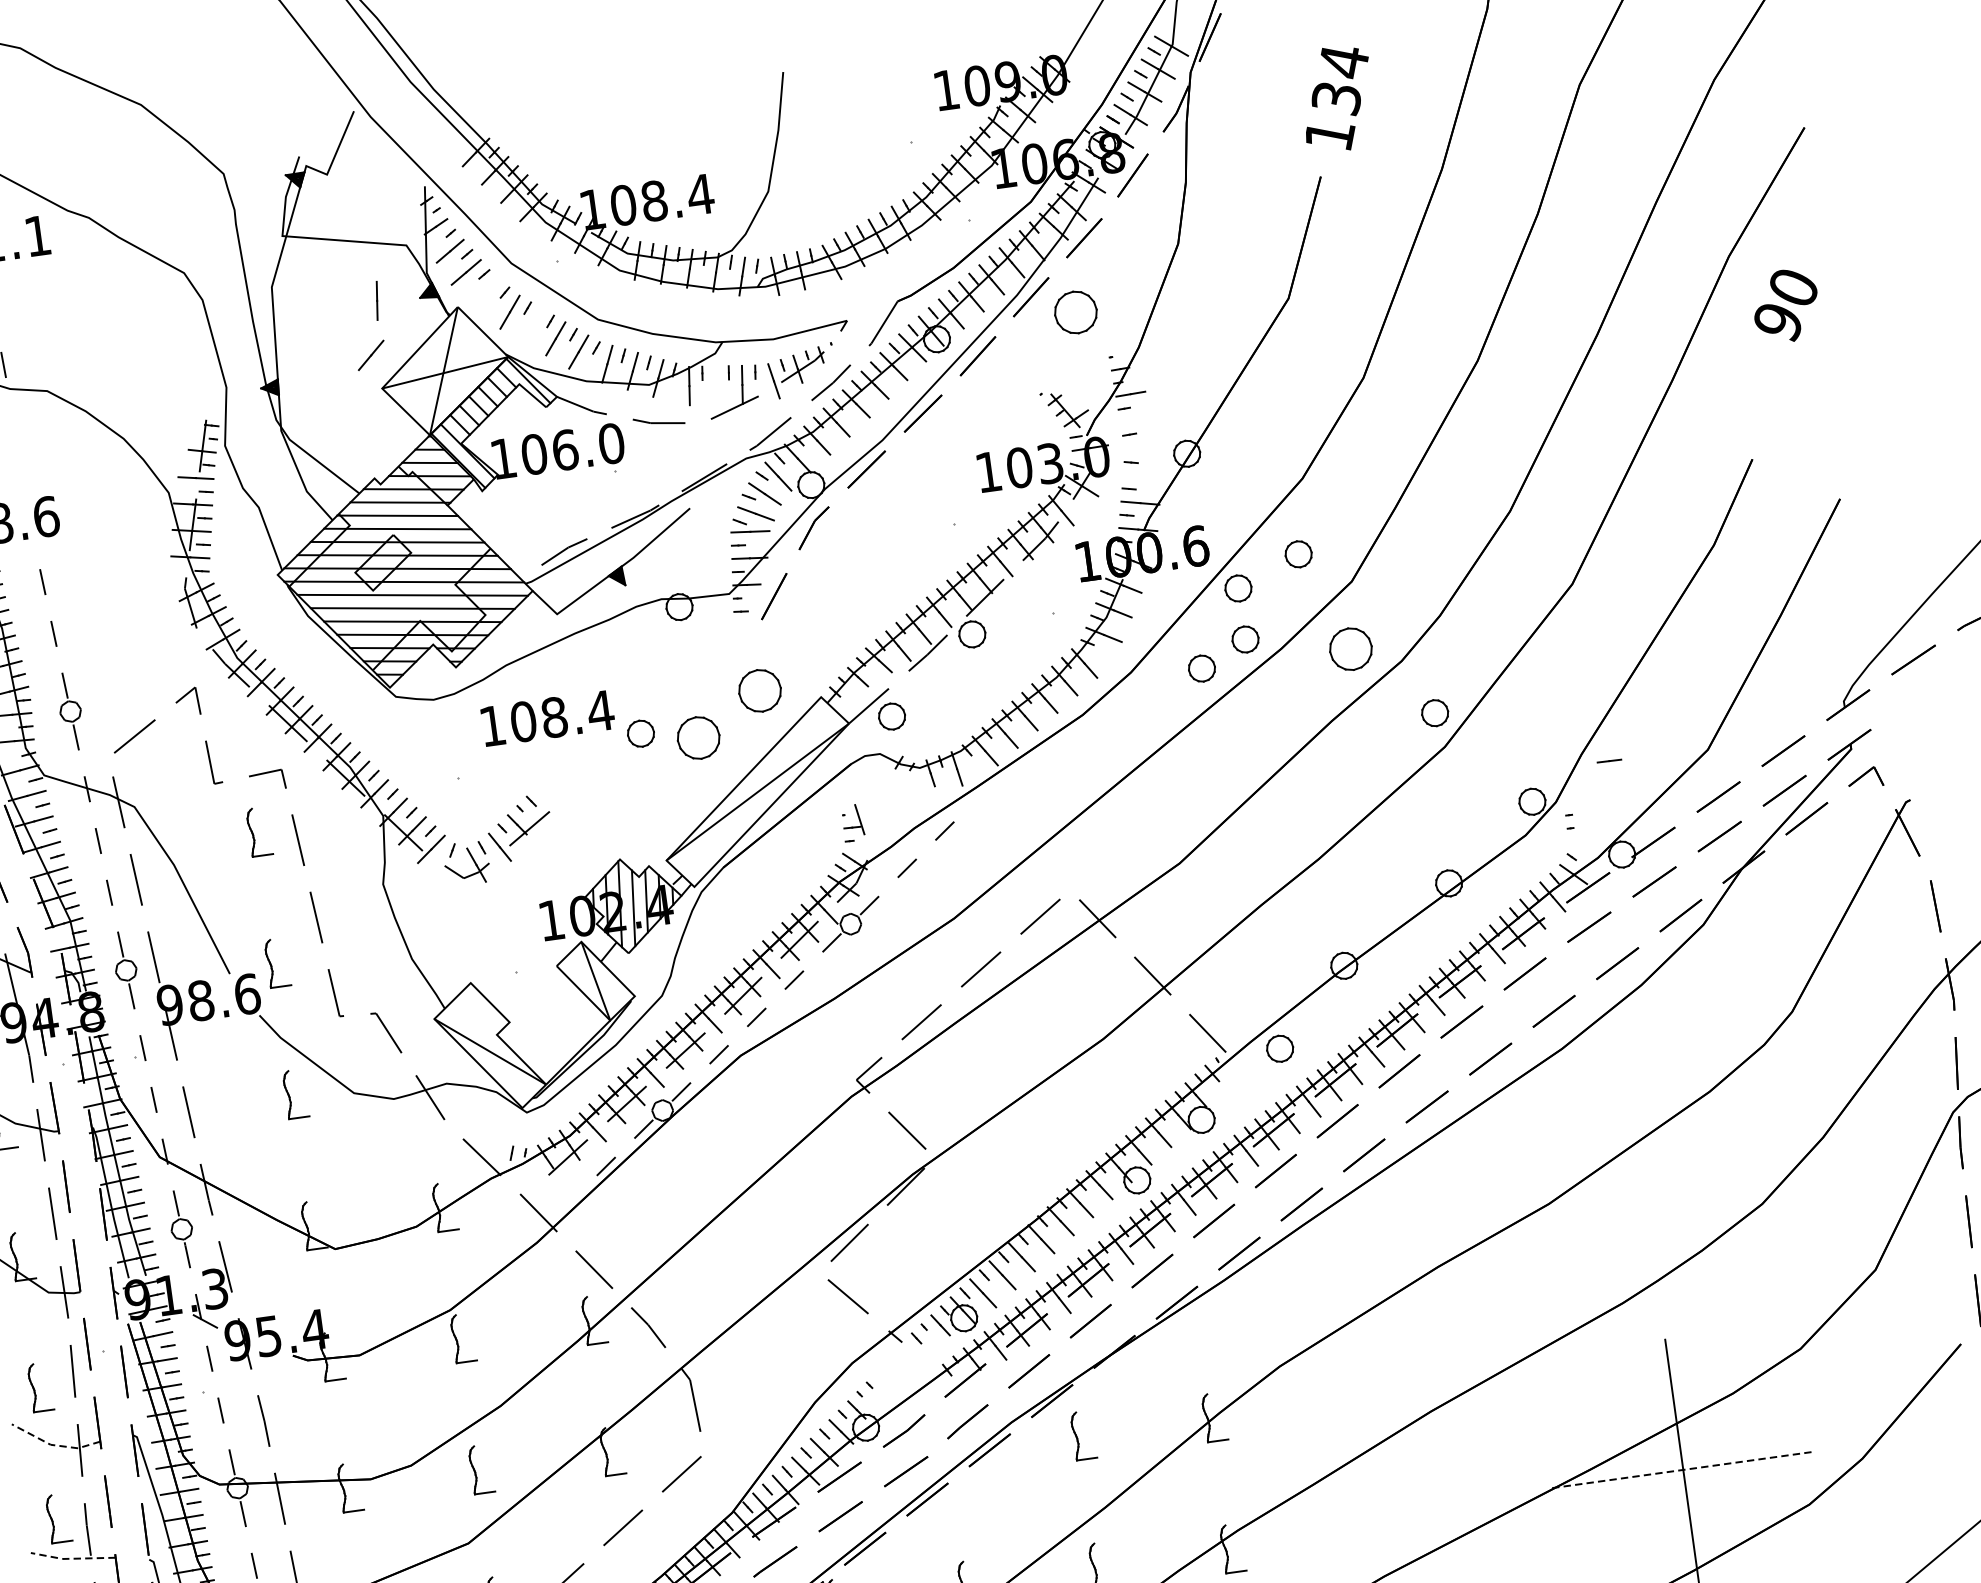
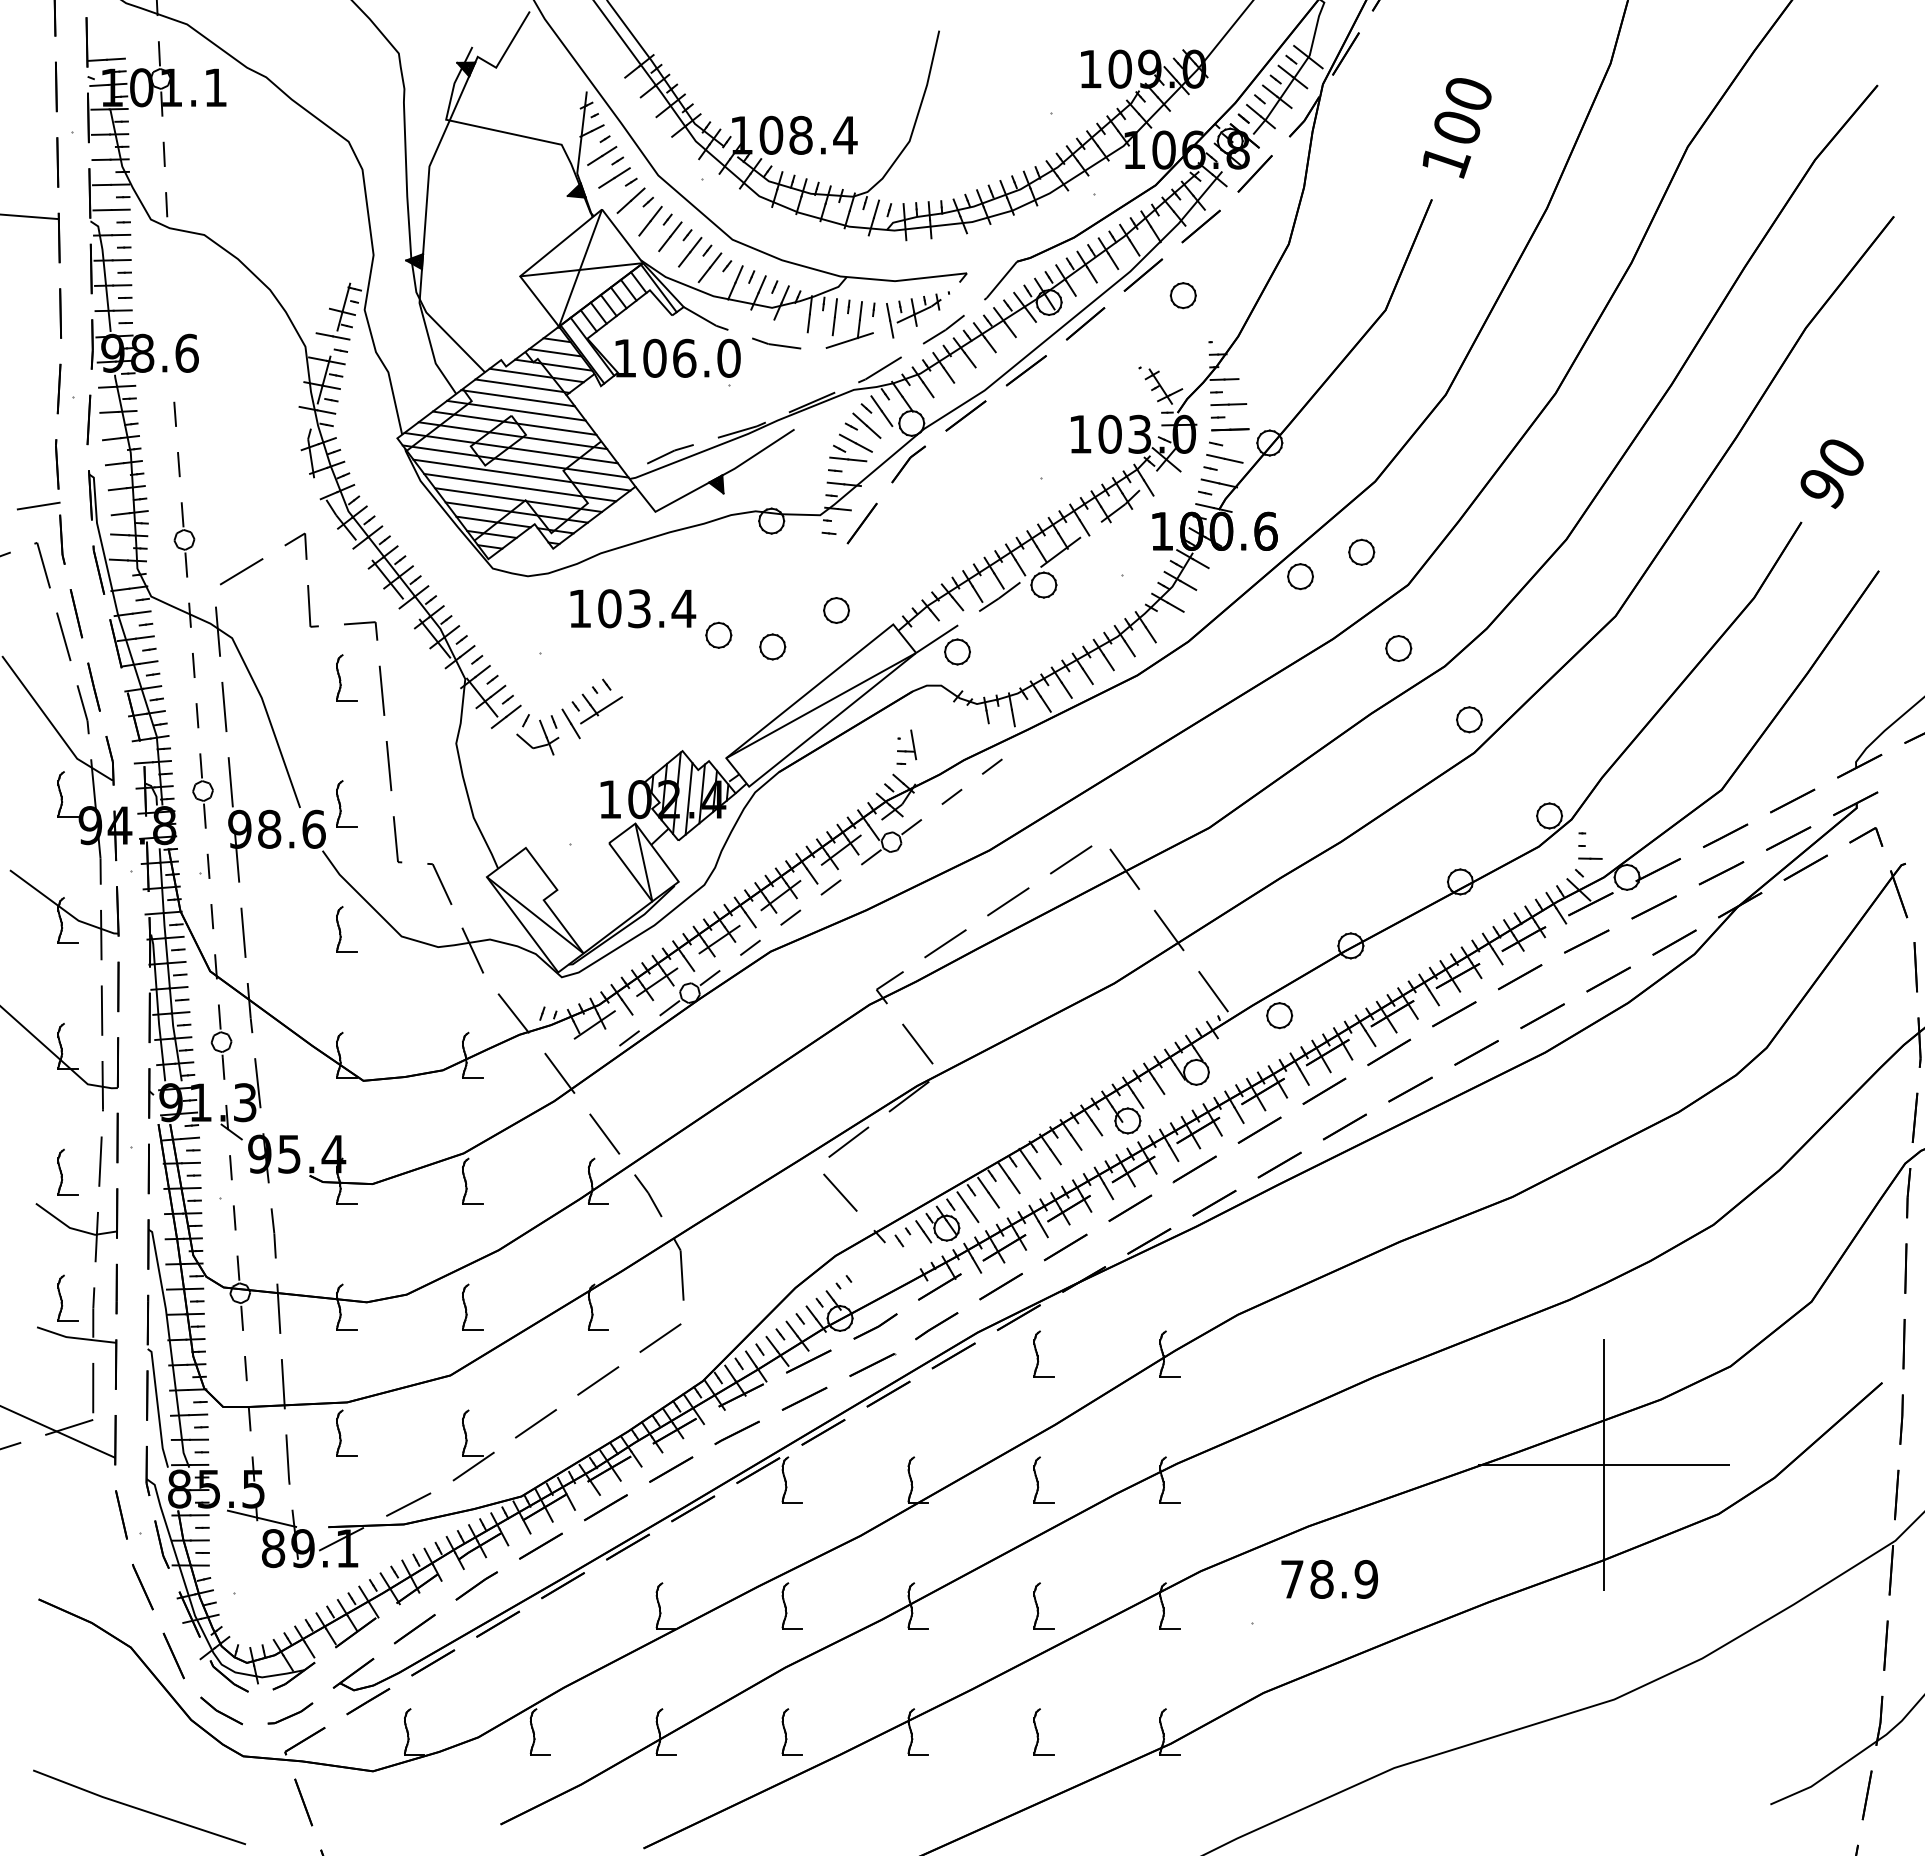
text: (1340, 81) -> (1462, 112), 134 -> 100
line: (376, 301) -> (834, 317), moved
text: (1785, 305) -> (1831, 473), moved
part: (1074, 312) -> (1182, 295), size x0.62
line: (533, 325) -> (670, 236), added
line: (370, 355) -> (630, 200), moved
line: (1138, 419) -> (1228, 404), added
line: (1144, 445) -> (1230, 429), added
line: (1142, 476) -> (1224, 458), added
part: (1245, 639) -> (1300, 625), removed
part: (1350, 649) -> (1398, 648), size x0.62
part: (1201, 667) -> (1255, 646), removed
part: (759, 690) -> (836, 610), size x0.62
text: (554, 717) -> (639, 608), 108.4 -> 103.4
part: (698, 737) -> (772, 646), size x0.62
line: (1609, 760) -> (1590, 858), moved
line: (54, 1444) -> (73, 1228), dashed -> solid
line: (1683, 1470) -> (1604, 1465), dashed -> solid
line: (72, 1559) -> (75, 1338), dashed -> solid

